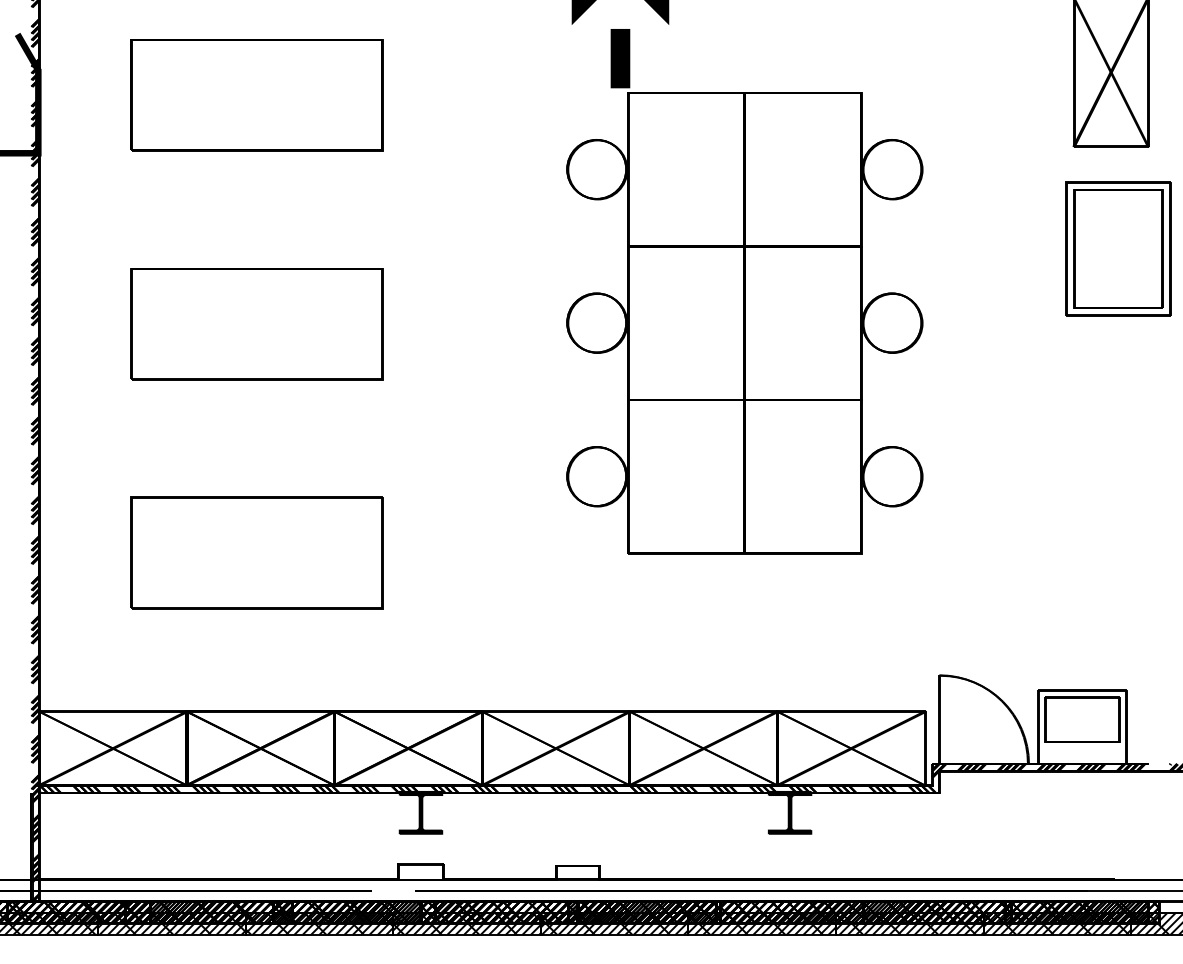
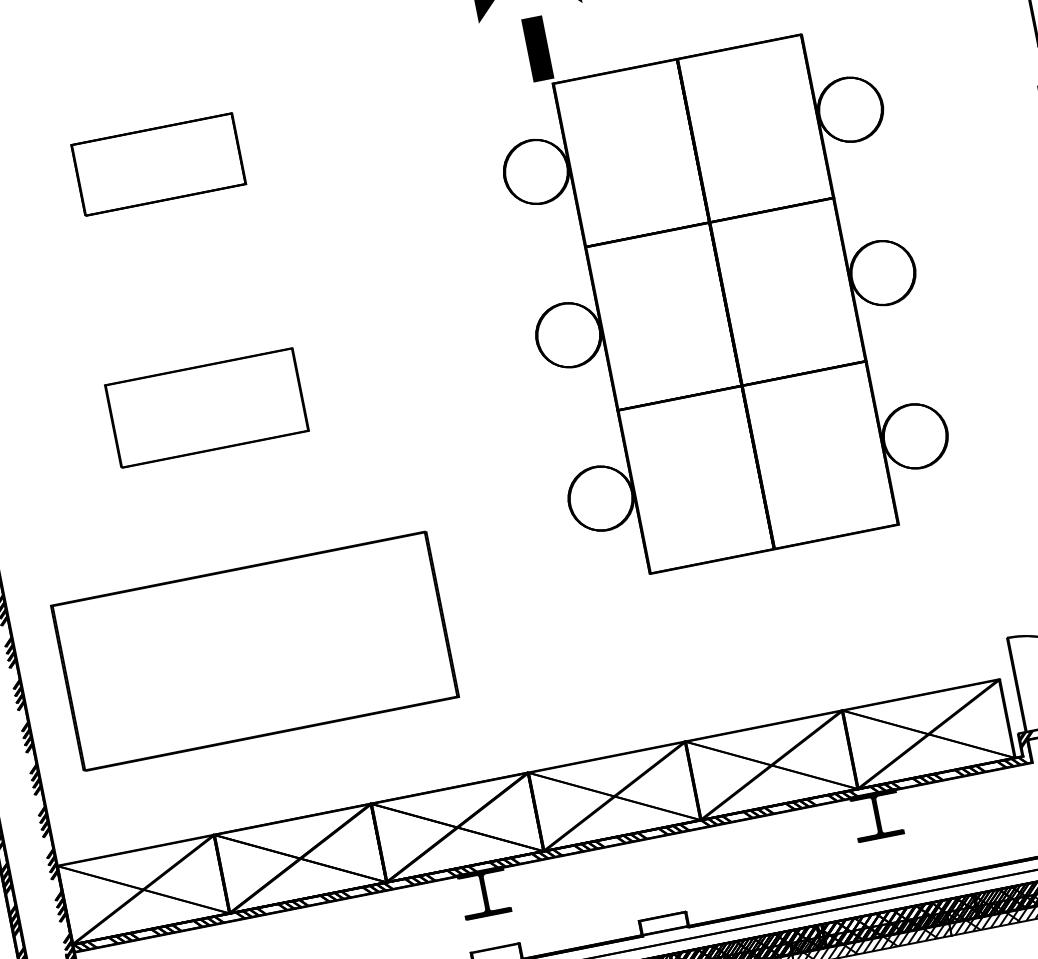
part: (256, 95) -> (158, 164), size x0.6
part: (256, 324) -> (206, 408), size x0.7
part: (256, 552) -> (254, 650), size x1.4

